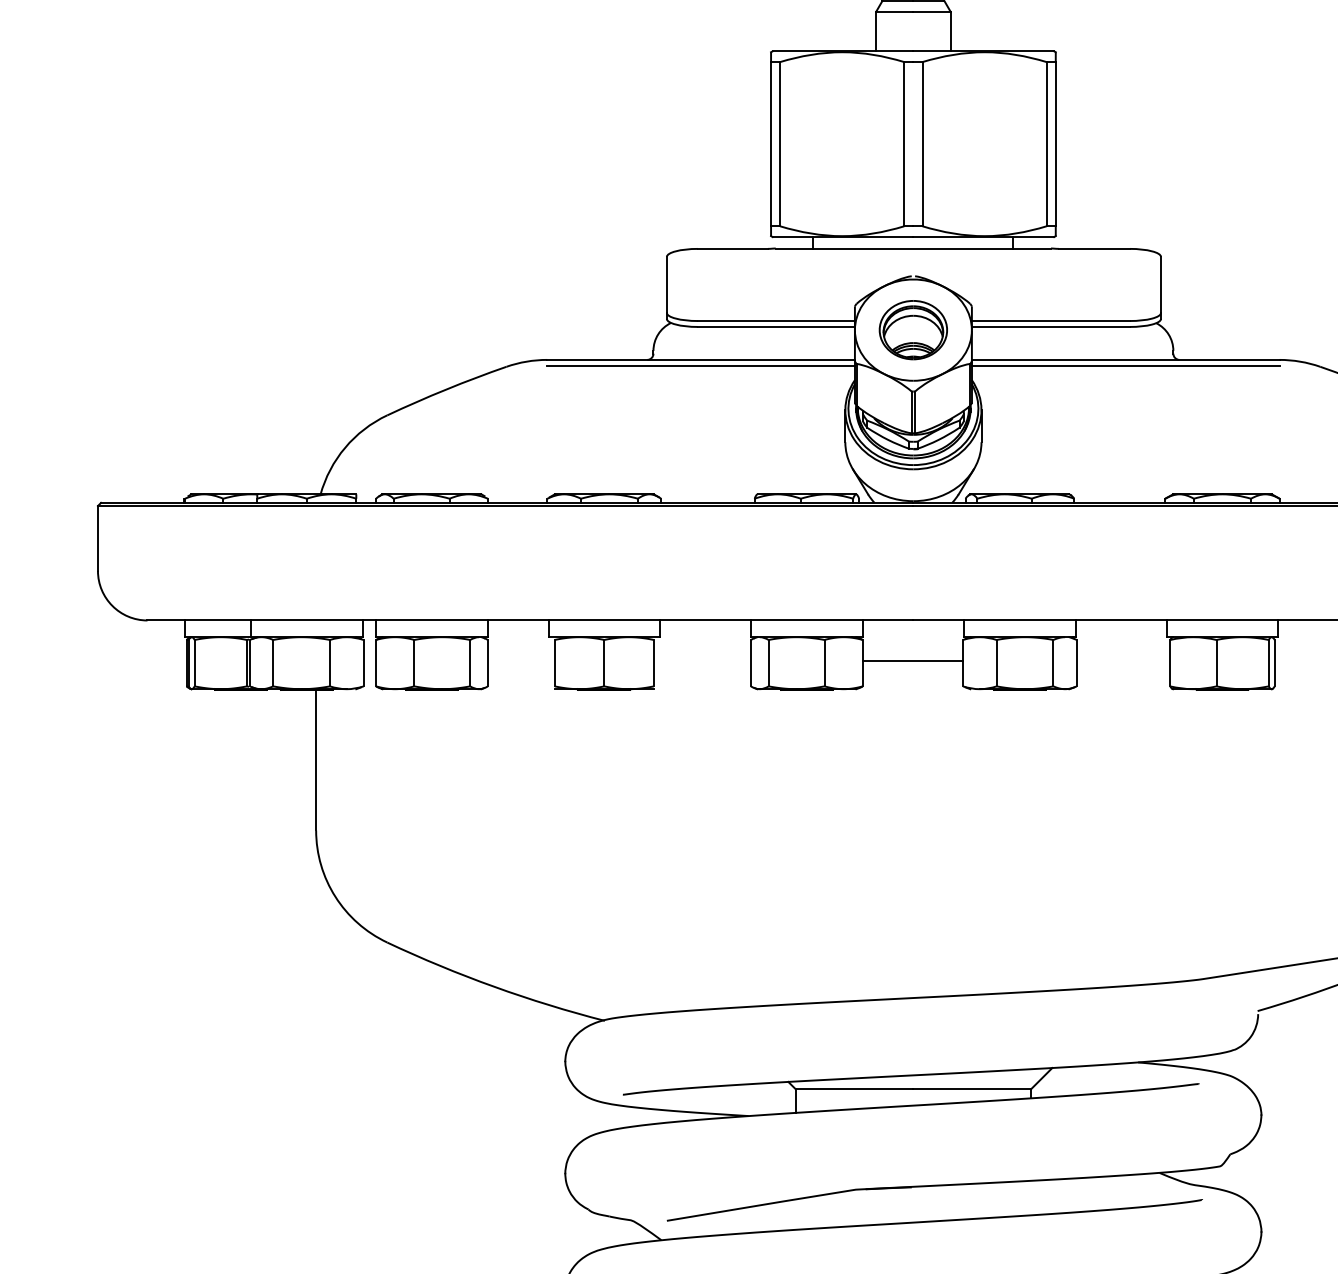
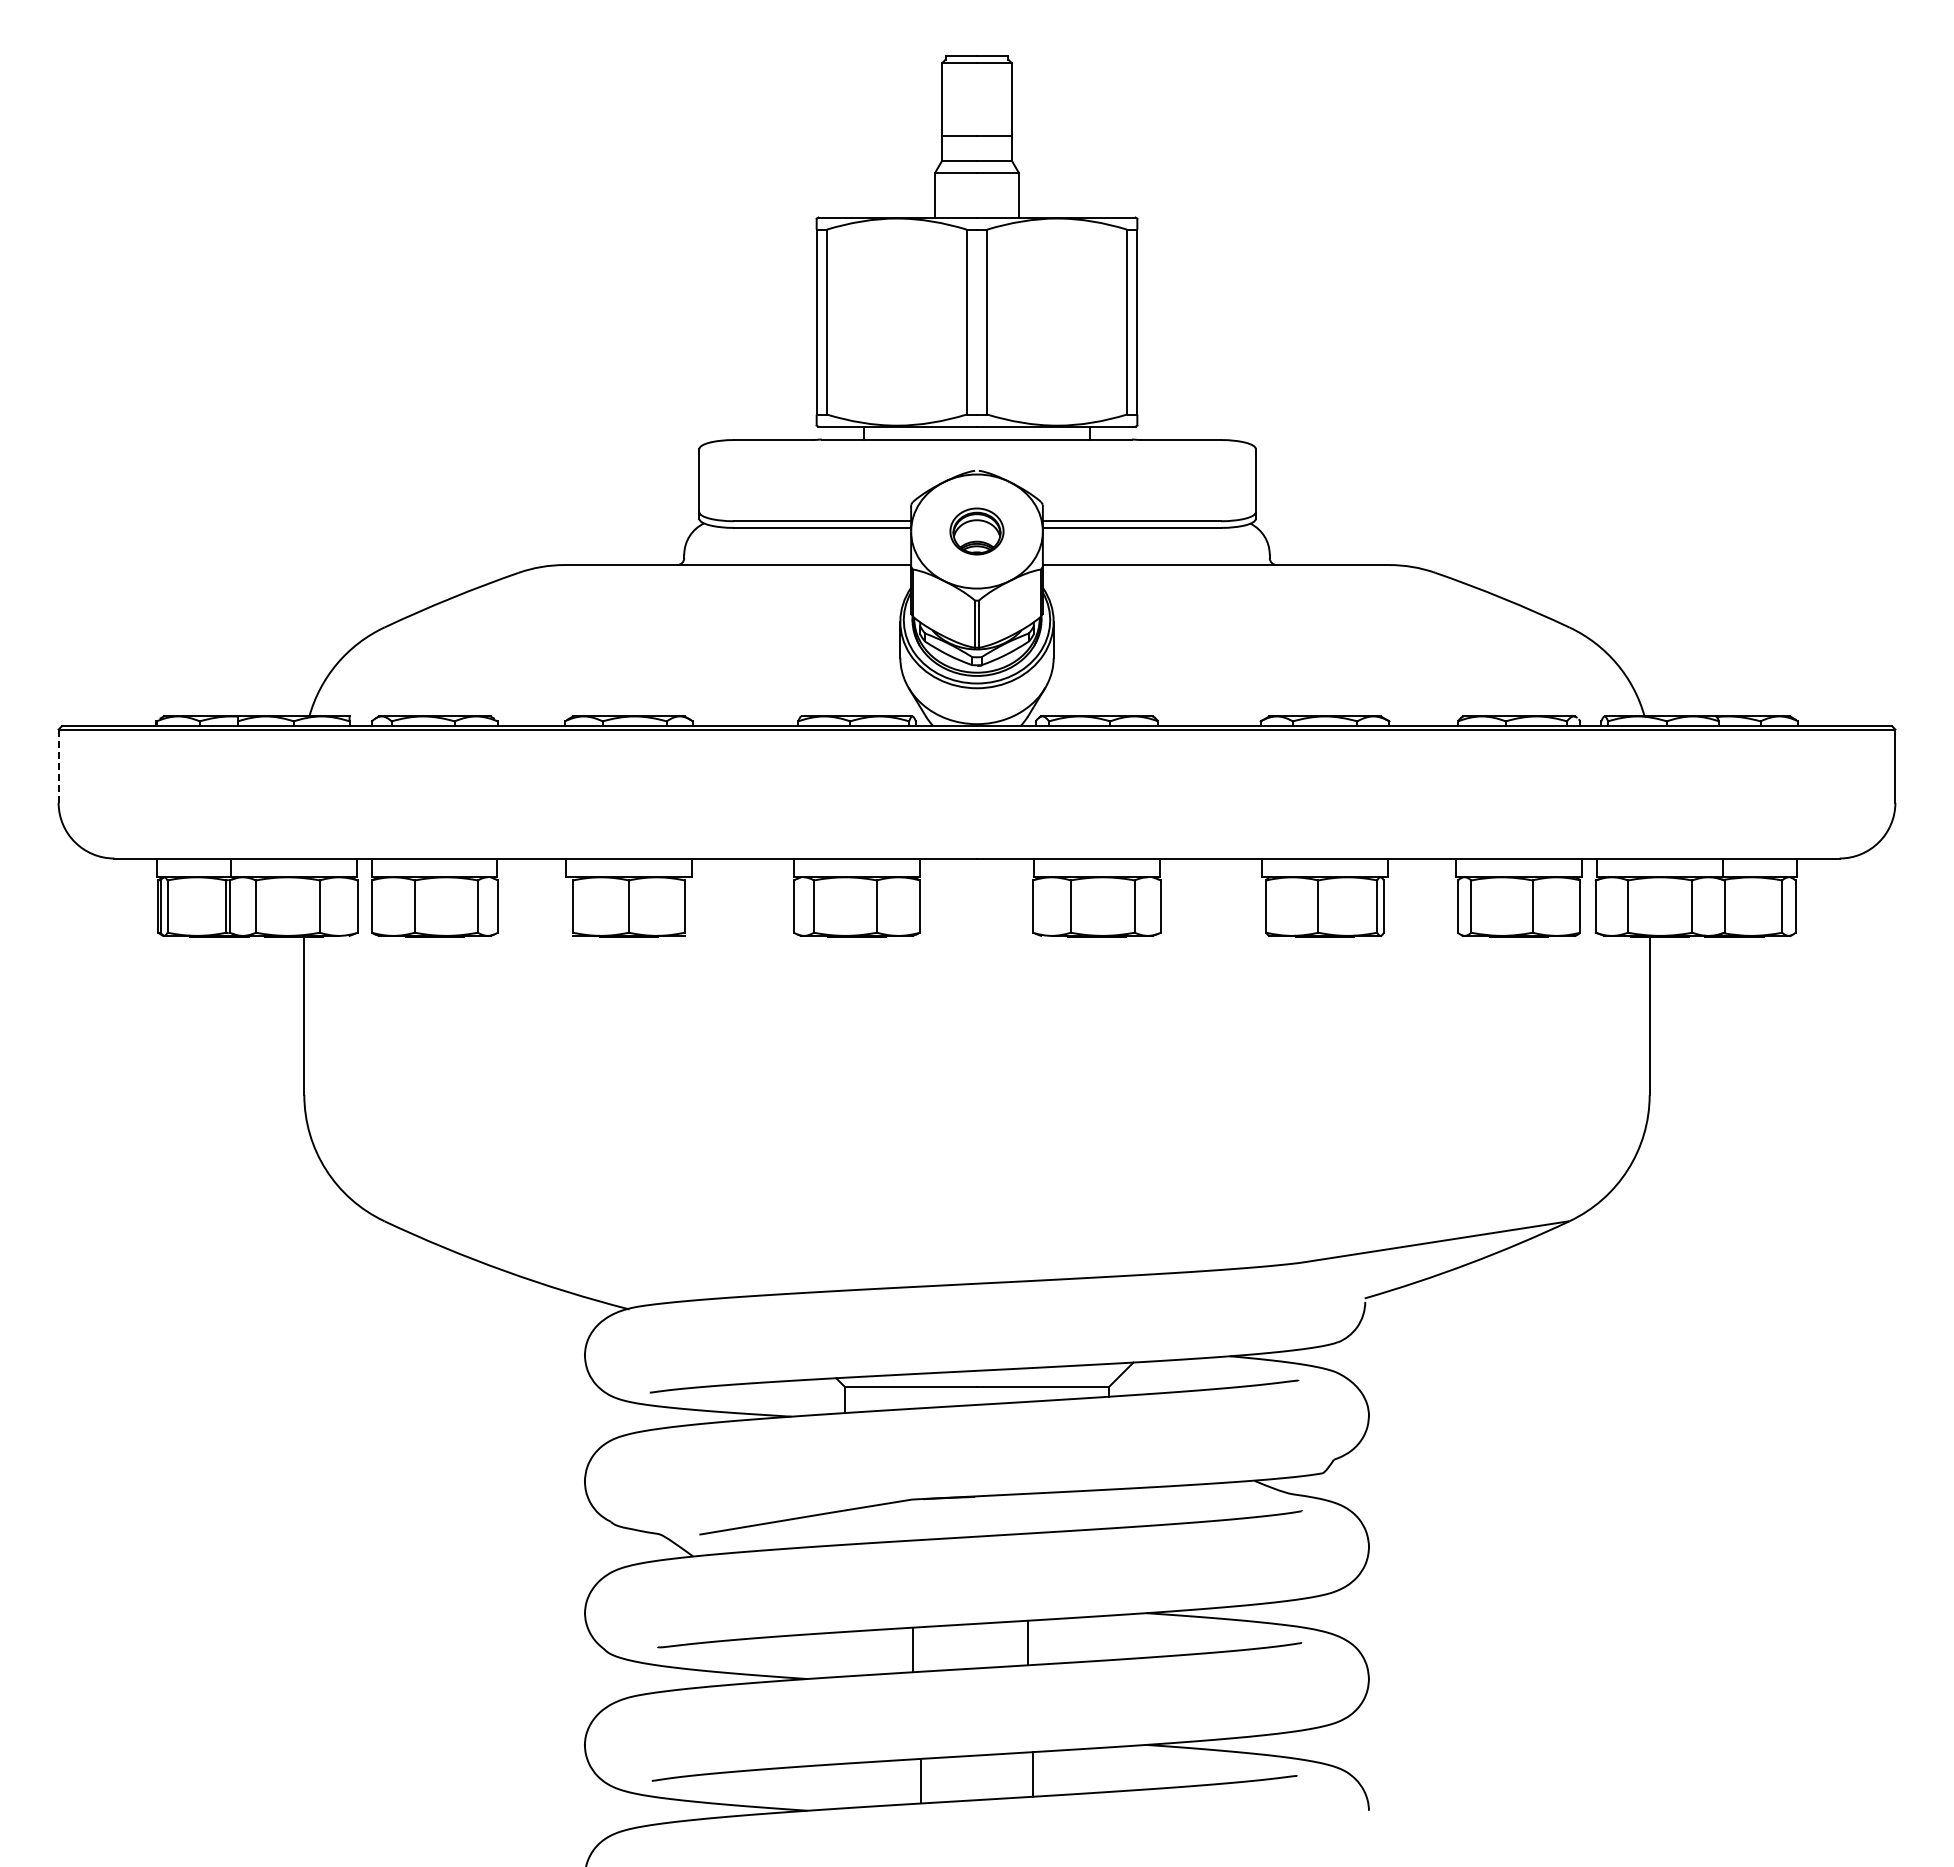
part: (912, 330) -> (976, 531), size x0.7
line: (700, 366) -> (737, 572), removed
line: (1125, 366) -> (1215, 572), removed
line: (97, 538) -> (58, 766), solid -> dashed
line: (912, 661) -> (976, 904), removed

